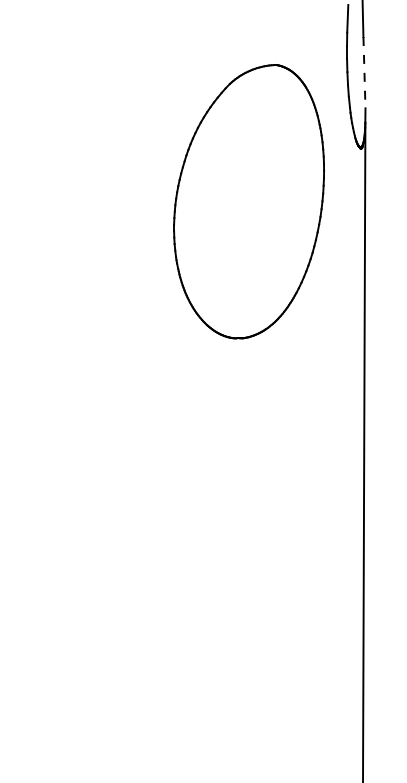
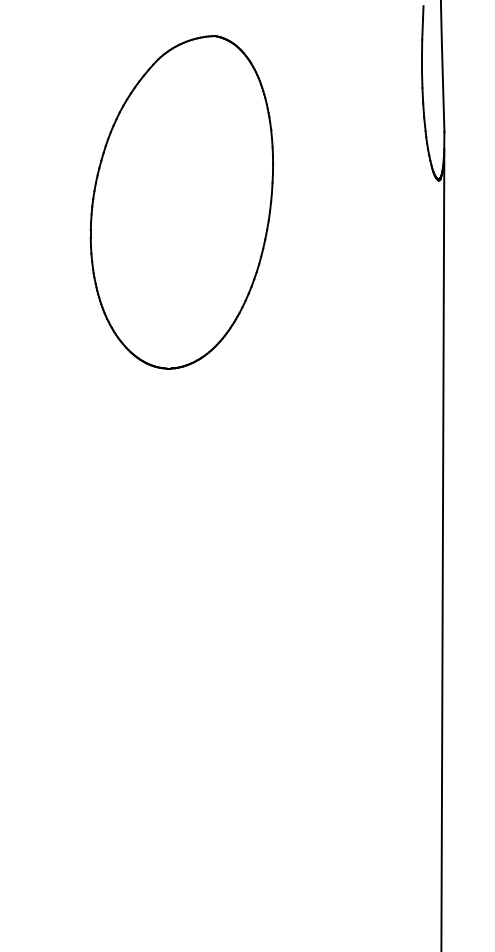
line: (364, 72) -> (443, 88), dashed -> solid
part: (248, 201) -> (181, 202), moved

